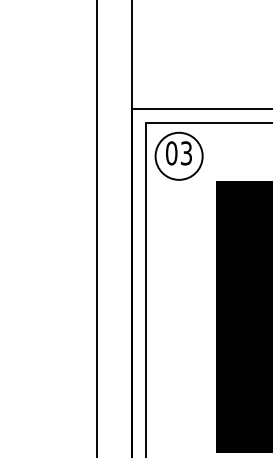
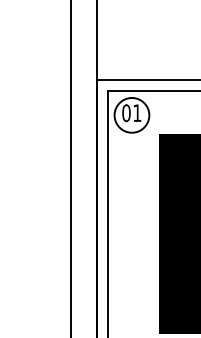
text: (186, 153) -> (137, 113), 03 -> 01

